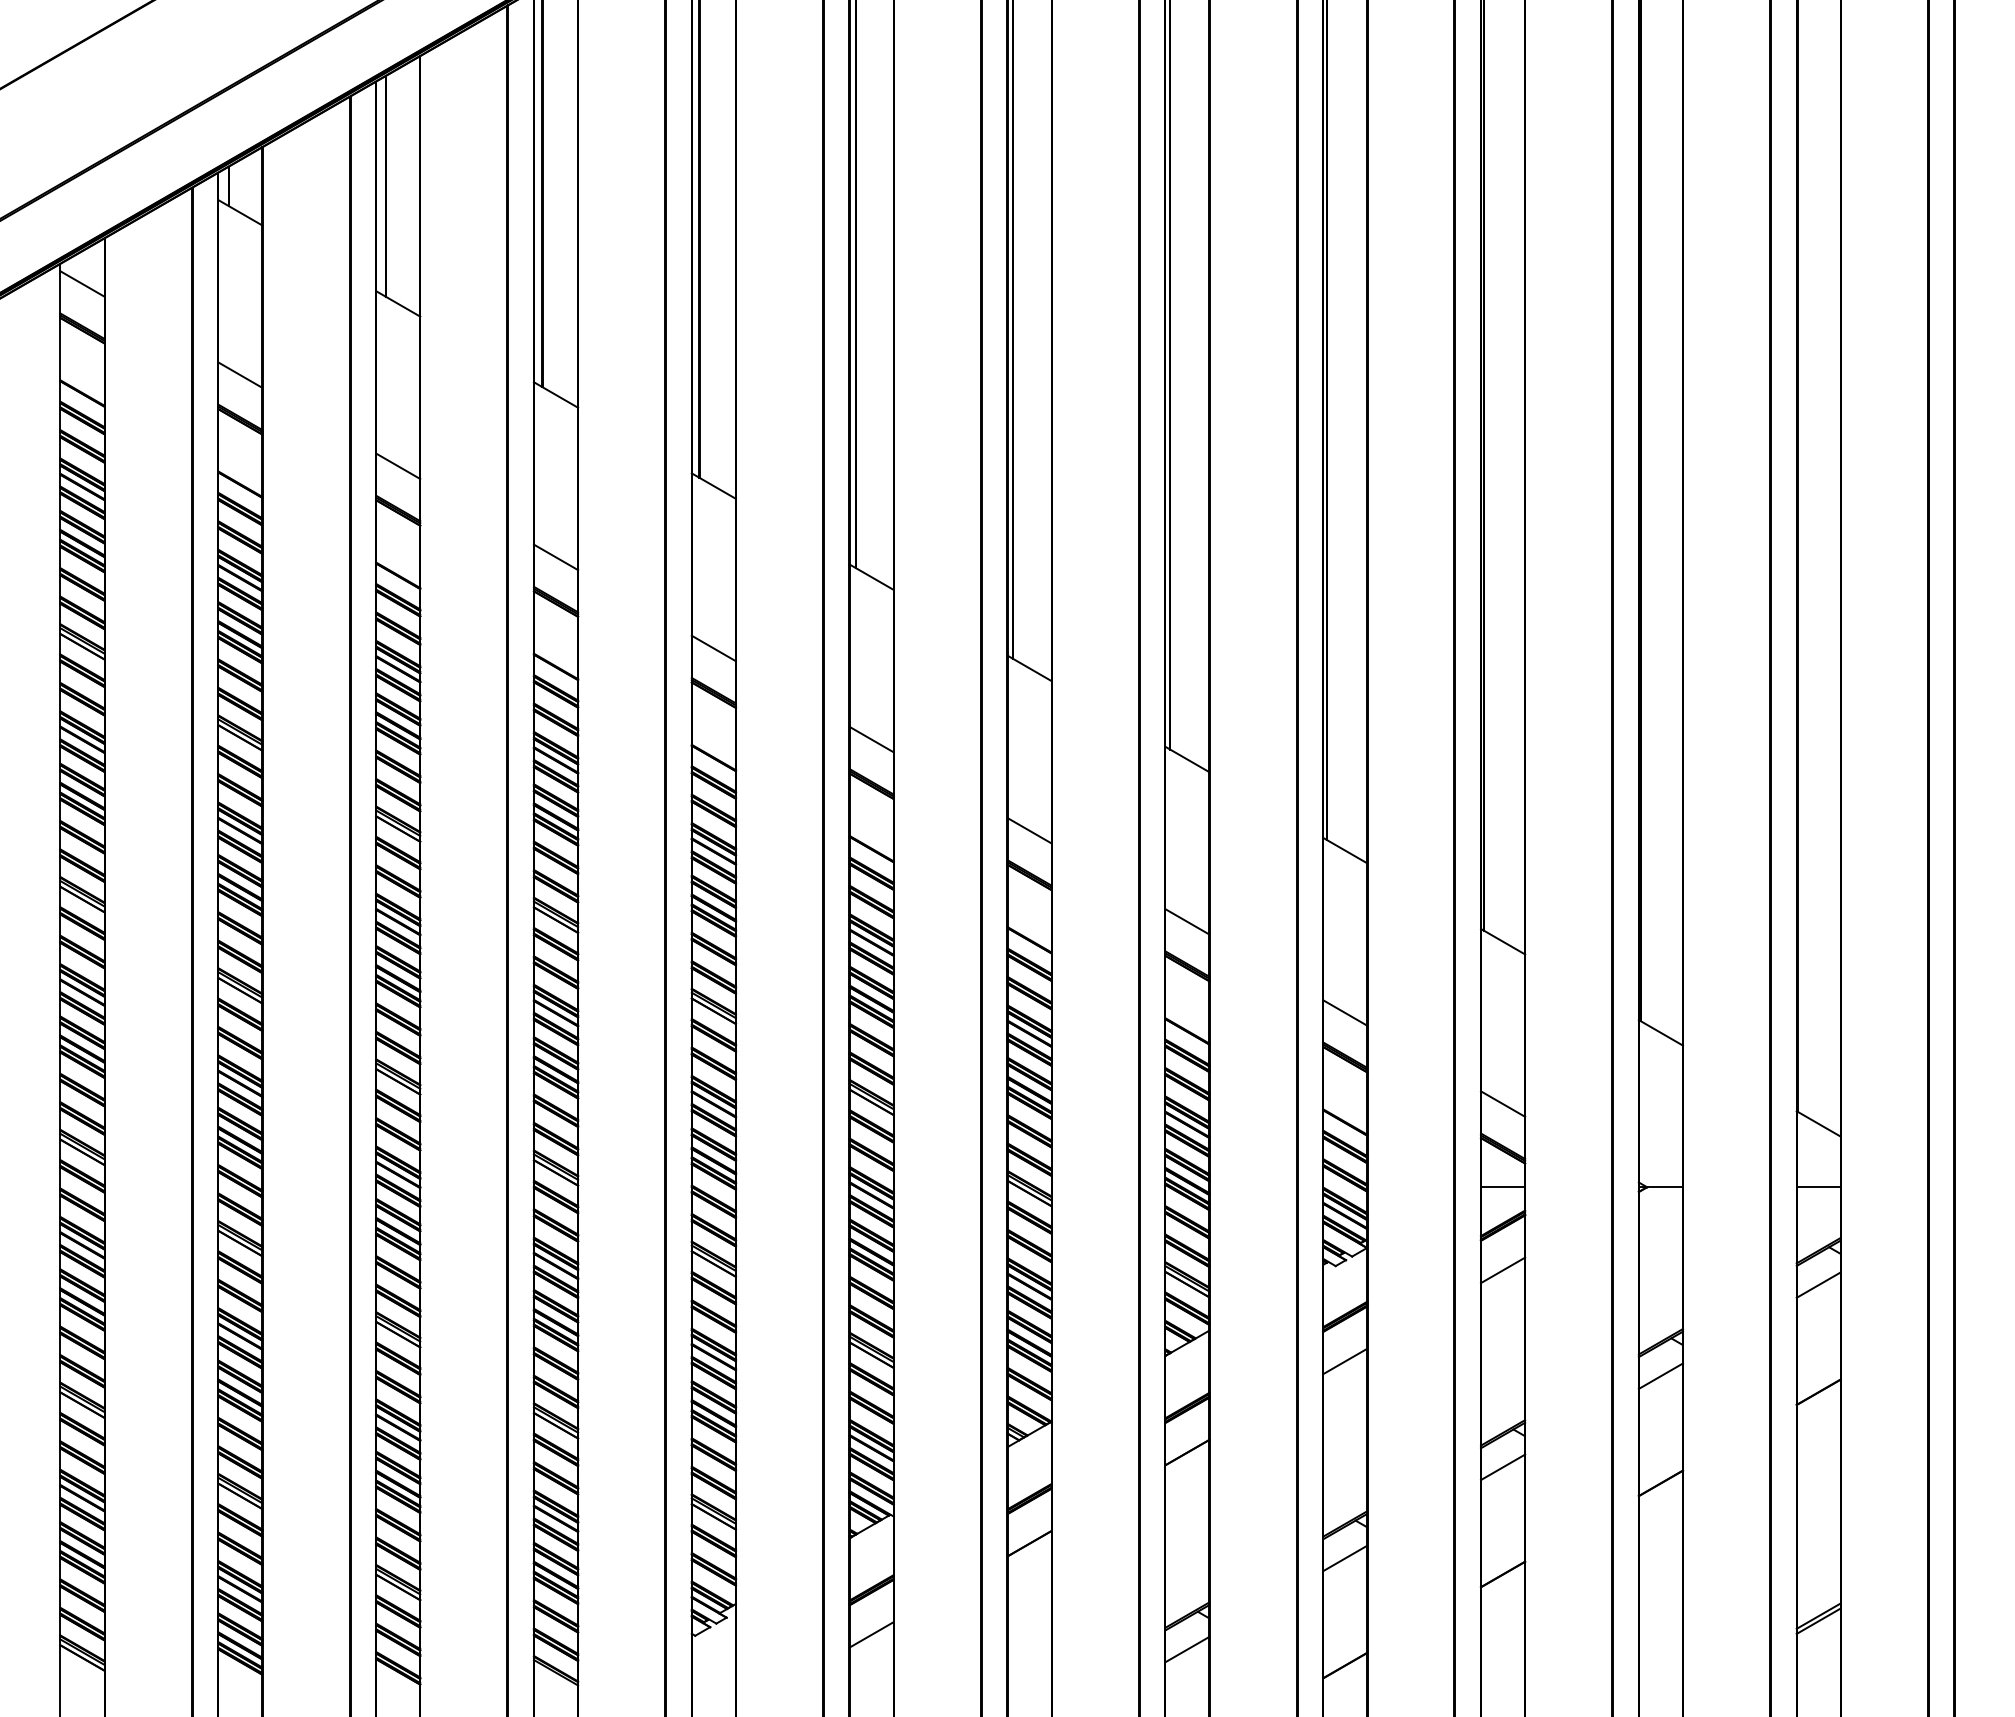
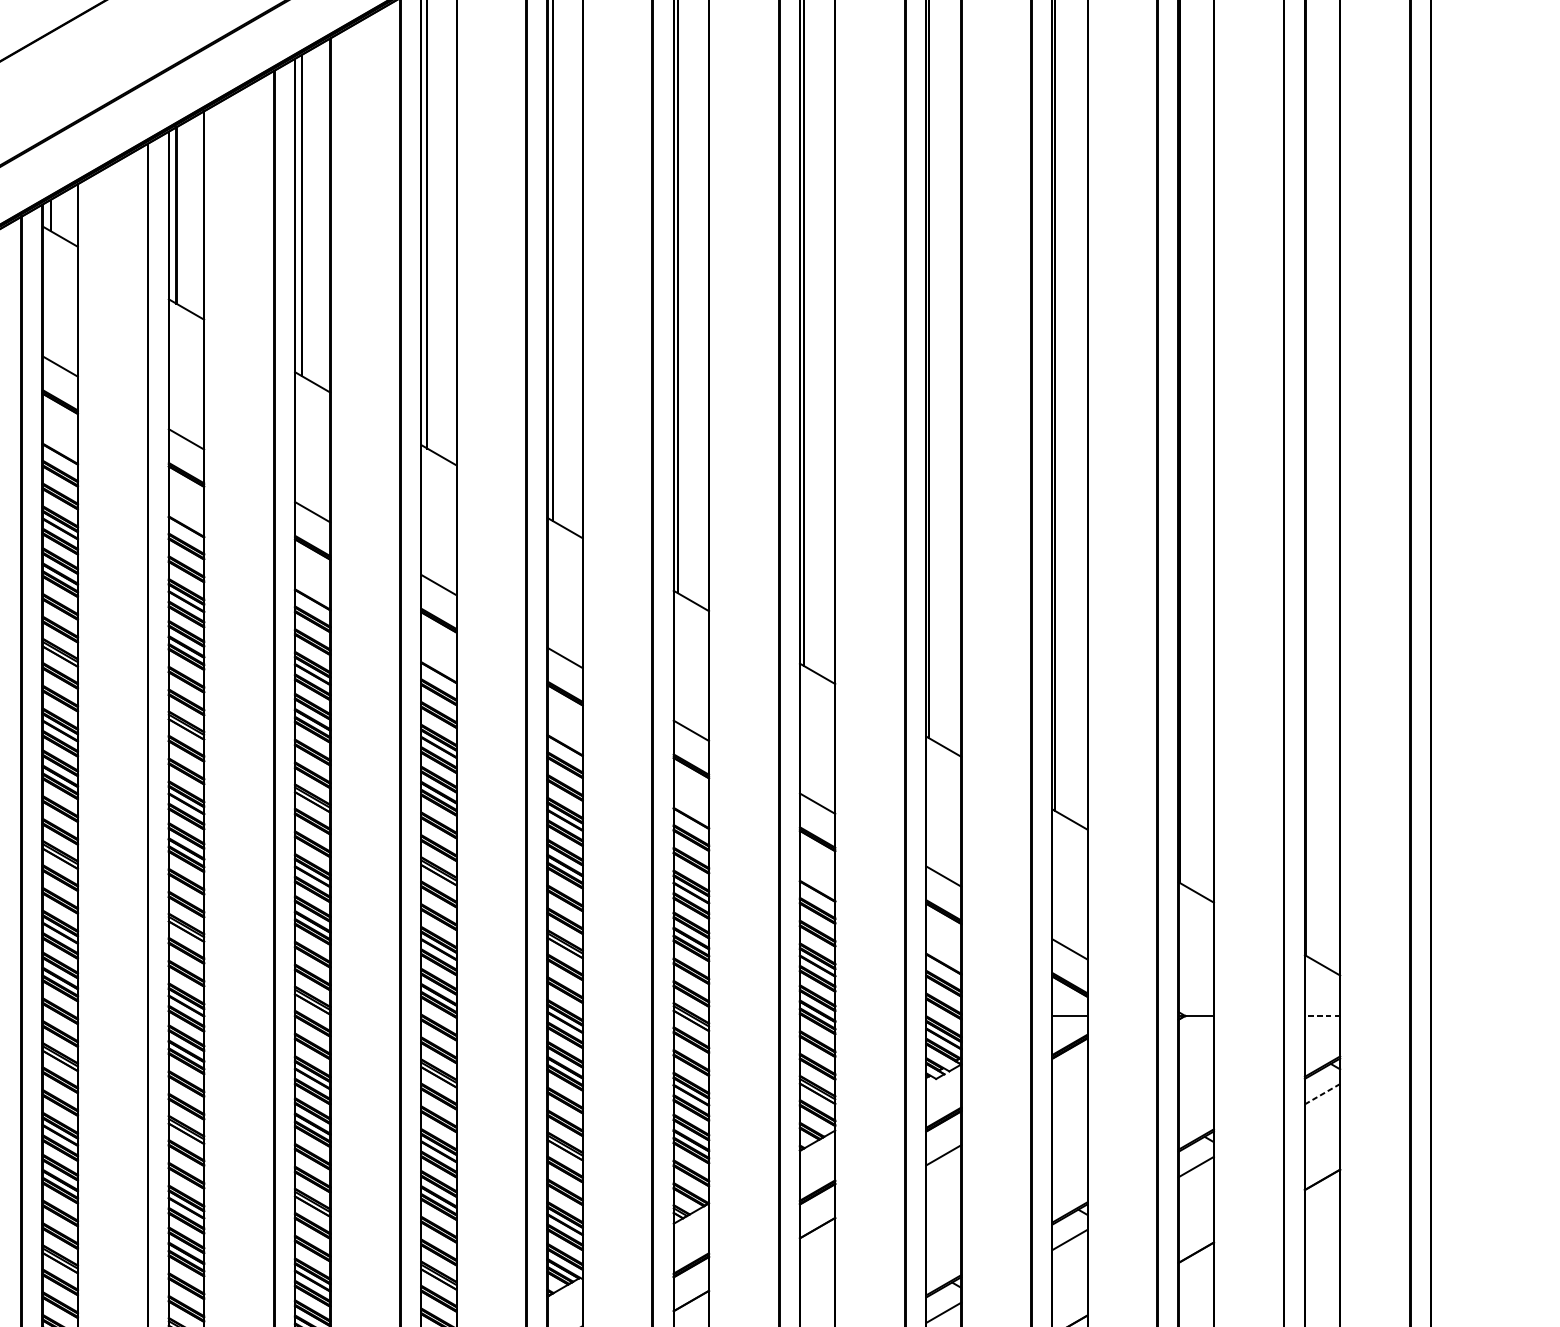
line: (1818, 1187) -> (1322, 1016), solid -> dashed
line: (1503, 1270) -> (1070, 1082), removed
line: (1819, 1284) -> (1323, 1093), solid -> dashed

